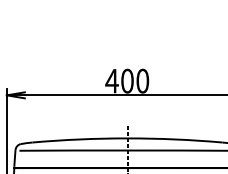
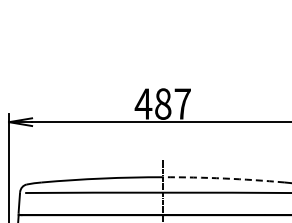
text: (134, 80) -> (172, 103), 400 -> 487
arc: (175, 139) -> (224, 178), solid -> dashed

